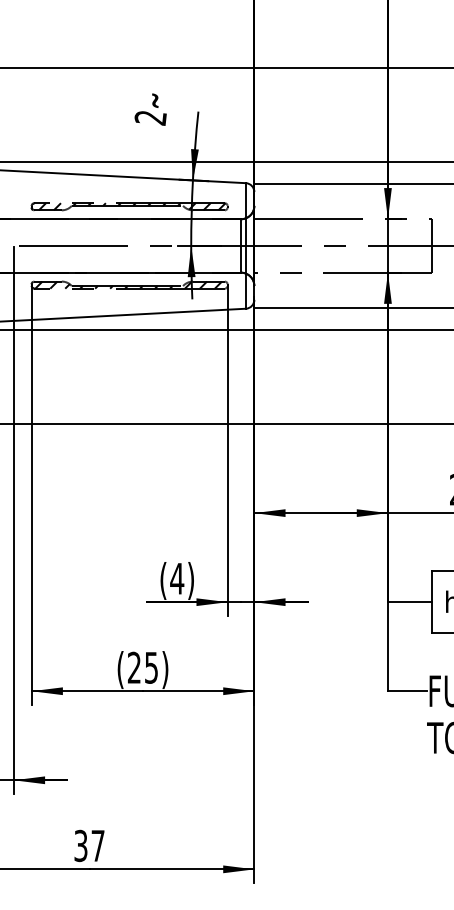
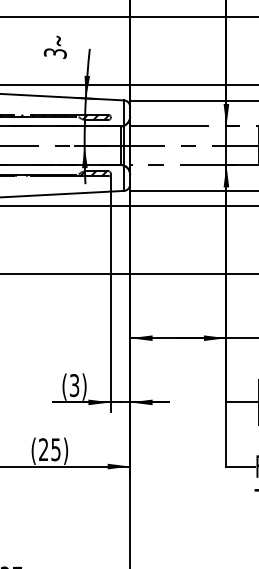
text: (150, 118) -> (55, 53), 2 -> 3
text: (177, 578) -> (74, 385), (4) -> (3)

